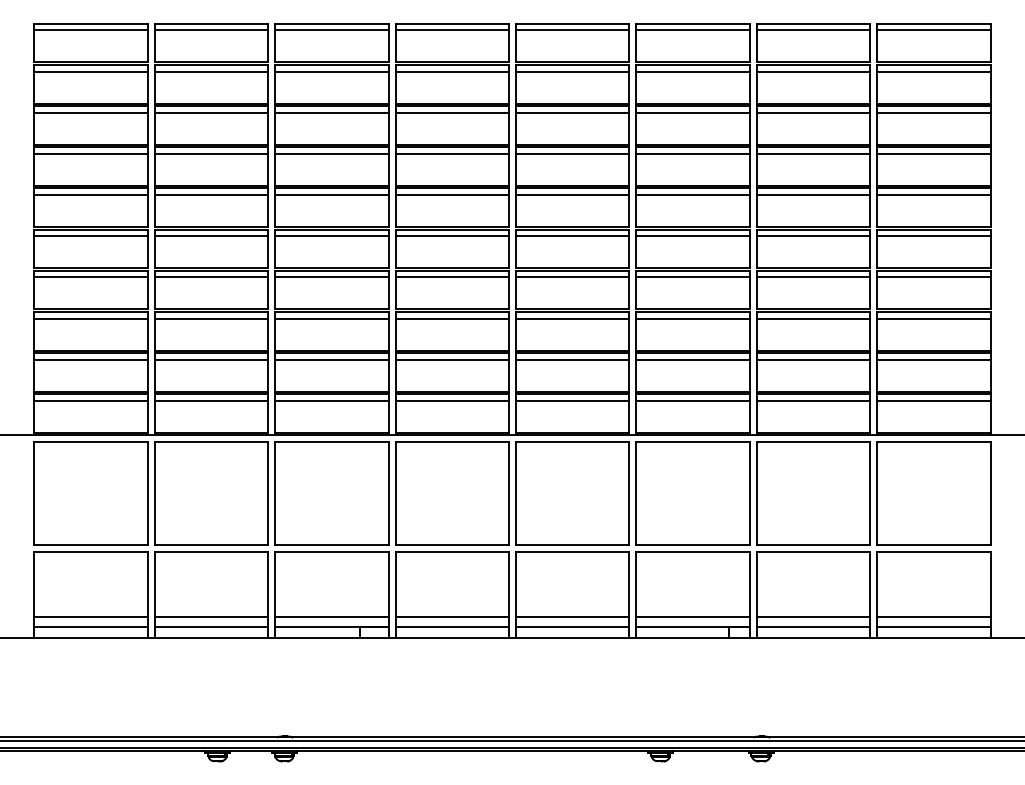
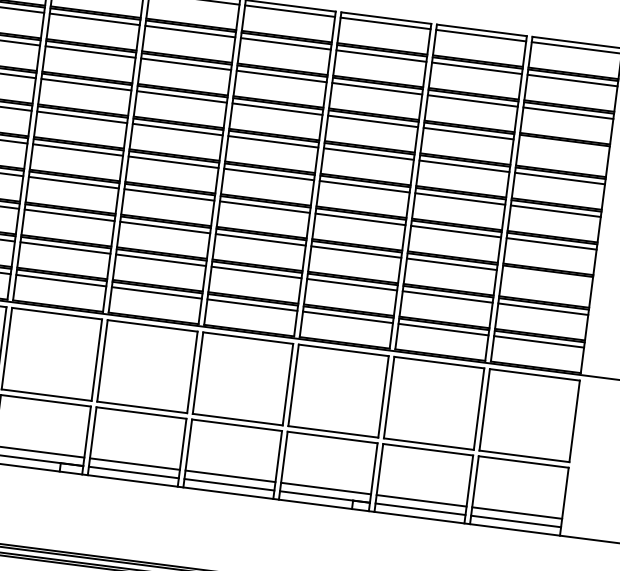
line: (933, 153) -> (563, 145), removed
line: (933, 318) -> (547, 276), removed

